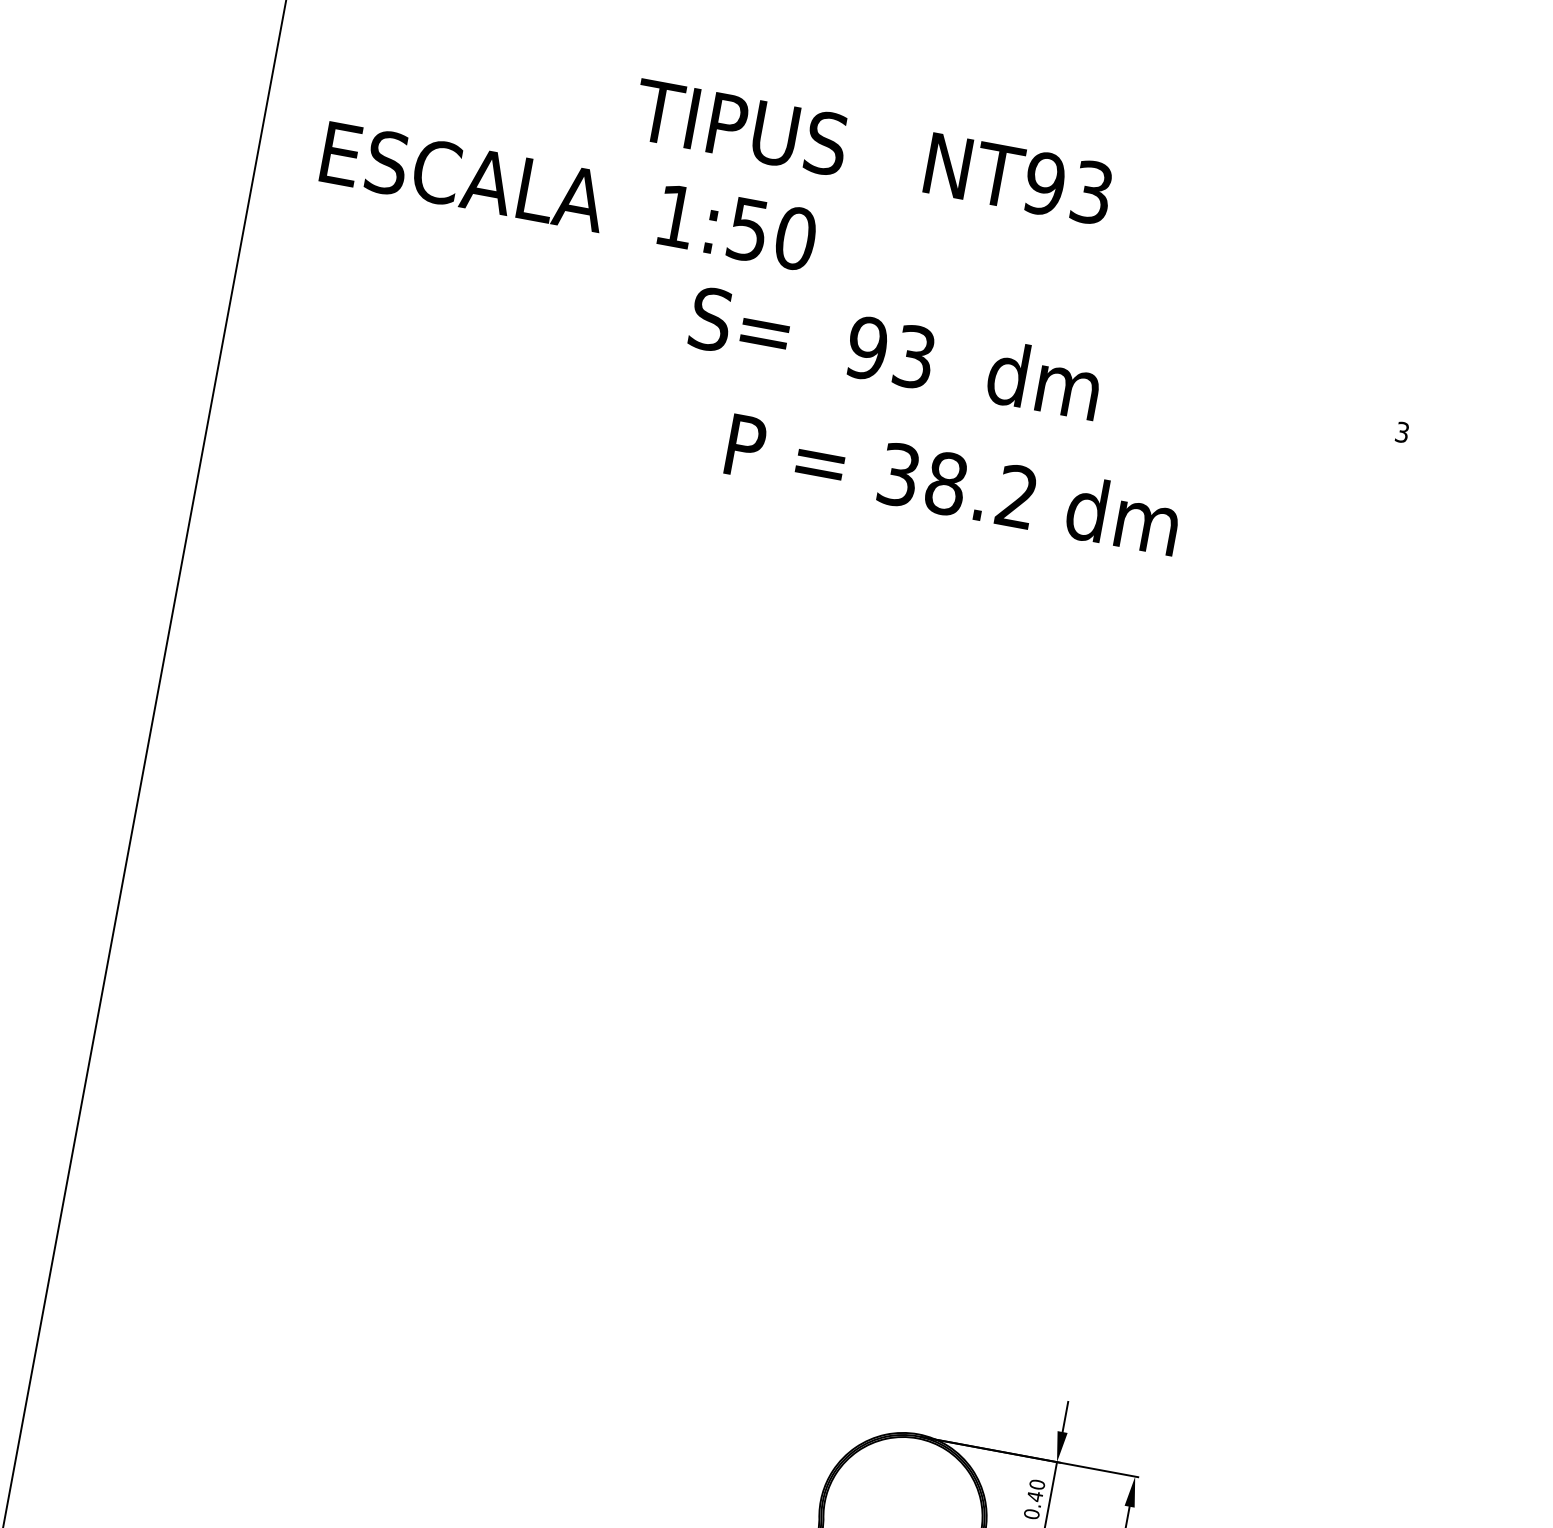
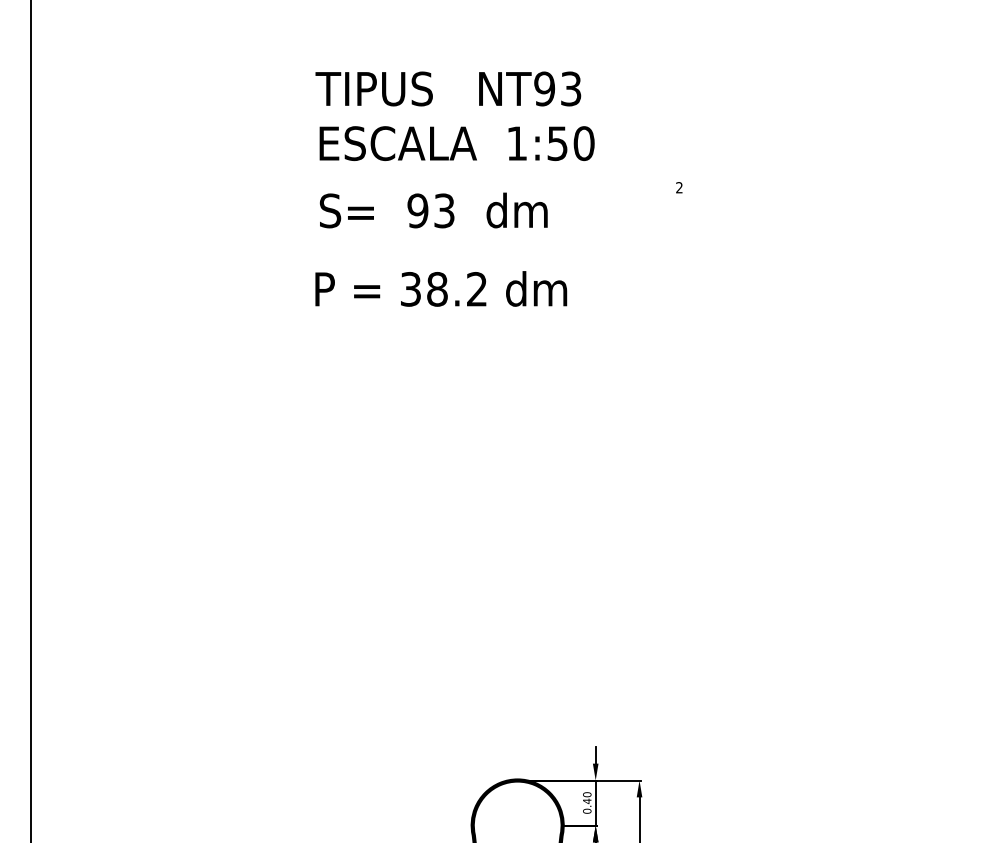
text: (873, 151) -> (448, 88), moved
text: (568, 196) -> (456, 143), moved
text: (895, 352) -> (433, 210), moved
text: (1402, 432) -> (679, 187), 3 -> 2
text: (953, 483) -> (441, 288), moved

